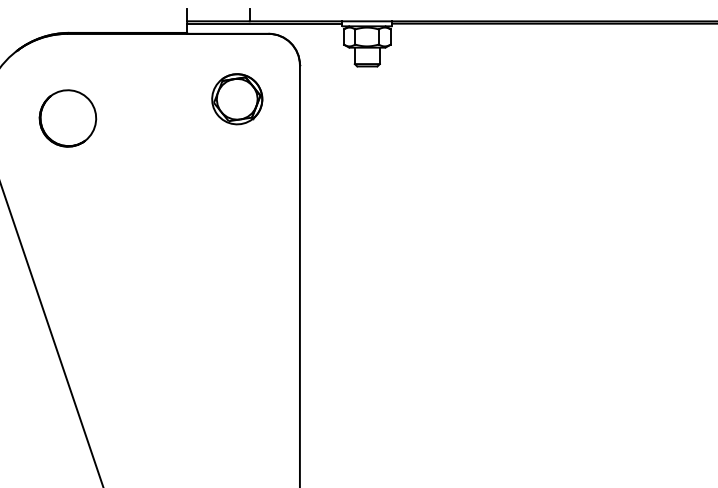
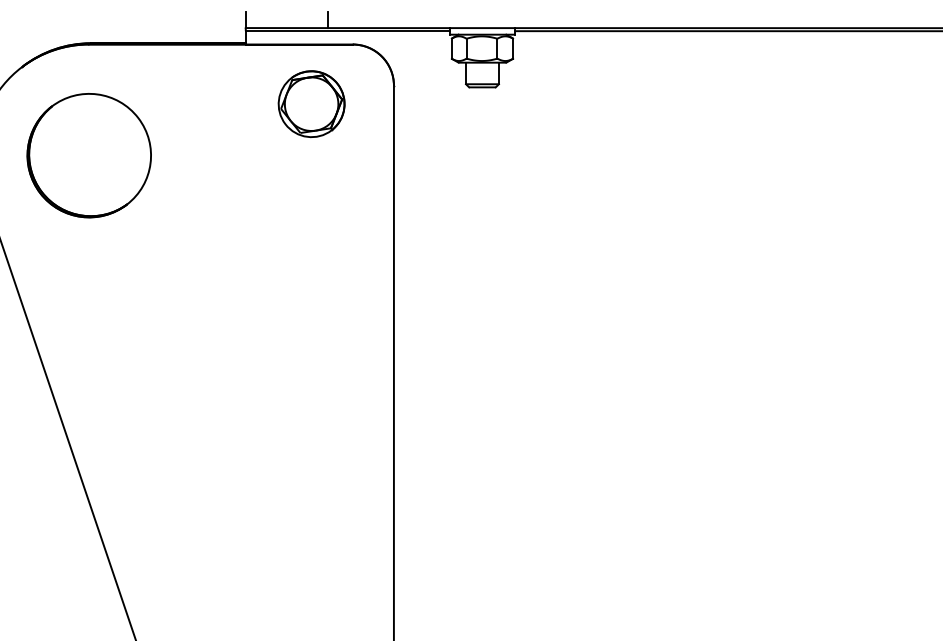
part: (237, 99) -> (311, 104), moved
part: (67, 118) -> (88, 155), size x1.67

